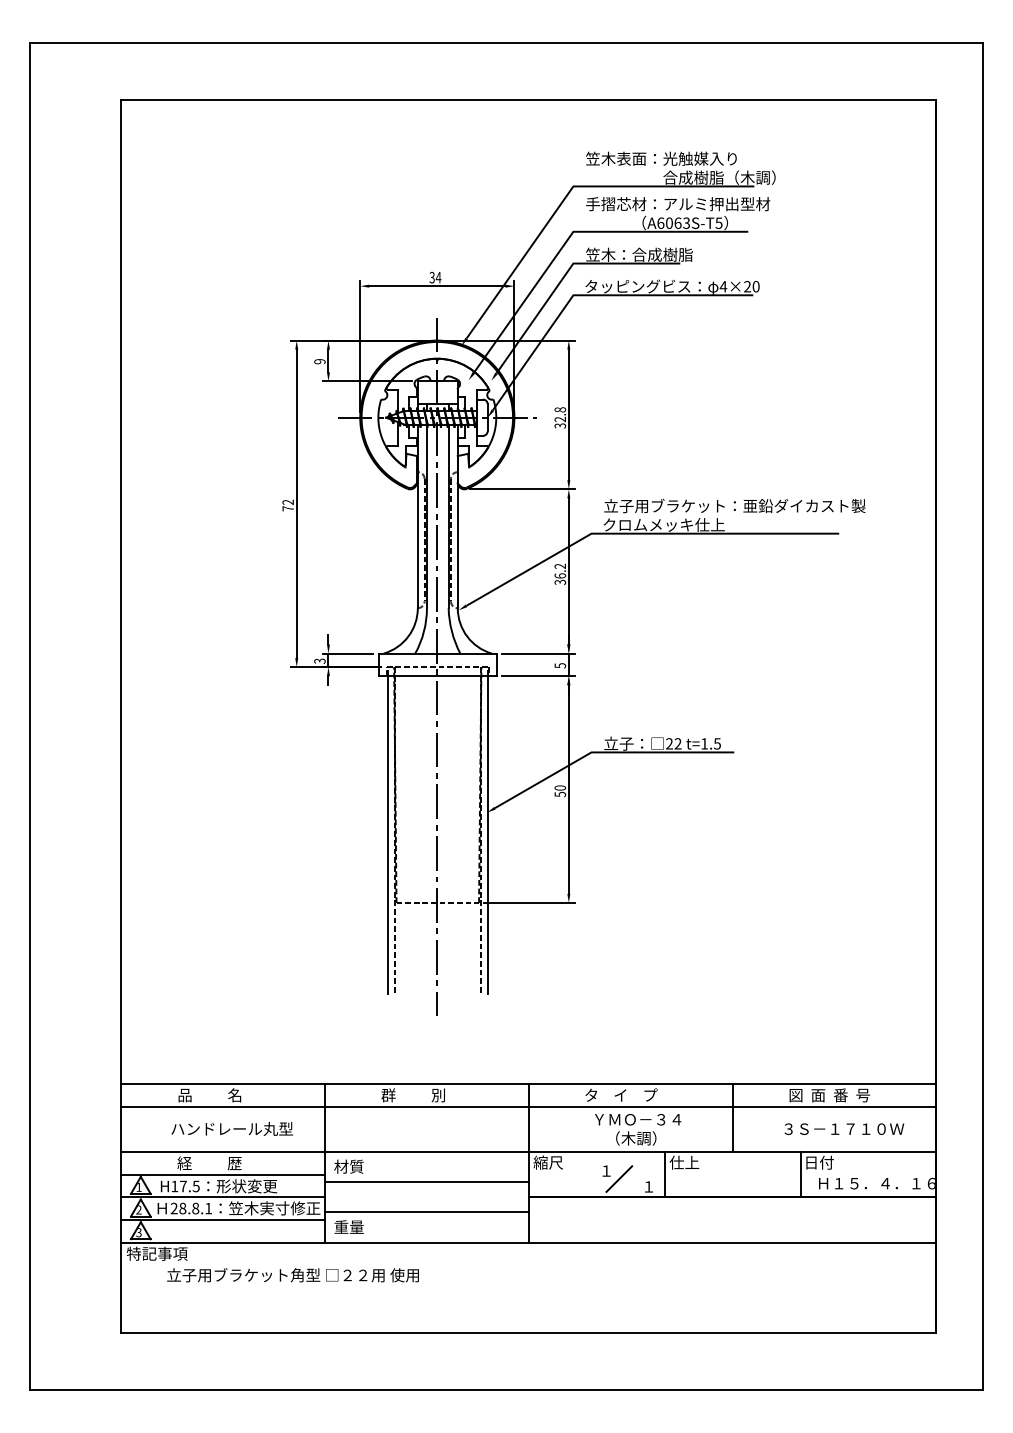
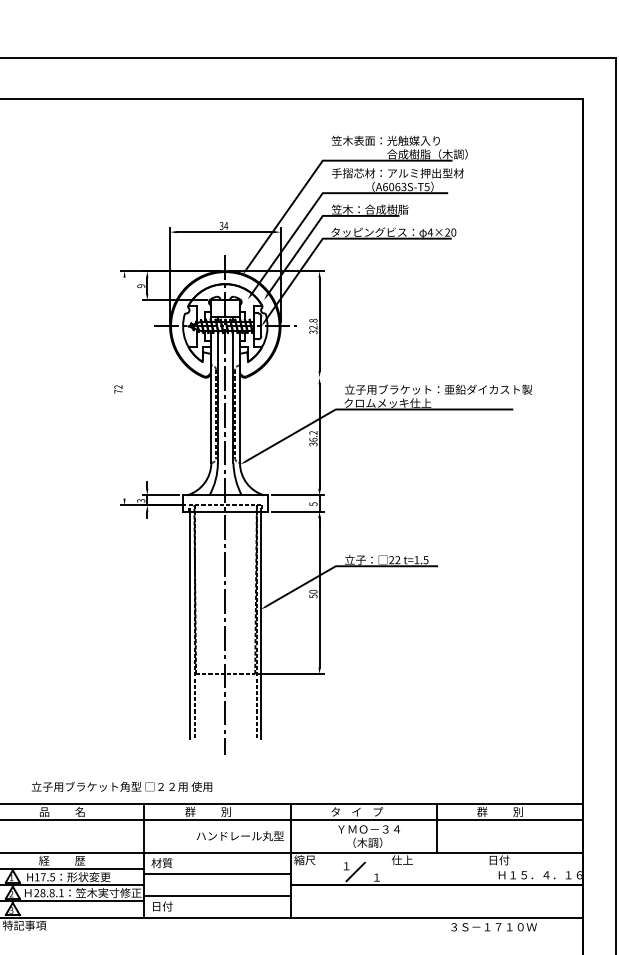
line: (522, 489) -> (286, 377), removed
line: (296, 503) -> (124, 387), removed
text: (829, 1095) -> (506, 812), 図  面  番  号 -> 群          別
text: (231, 1128) -> (239, 835), moved
text: (844, 1128) -> (494, 926), moved
line: (664, 1174) -> (388, 868), removed
line: (800, 1174) -> (485, 868), removed
text: (348, 1227) -> (161, 906), 重量 -> 日付
text: (292, 1275) -> (121, 787), moved

